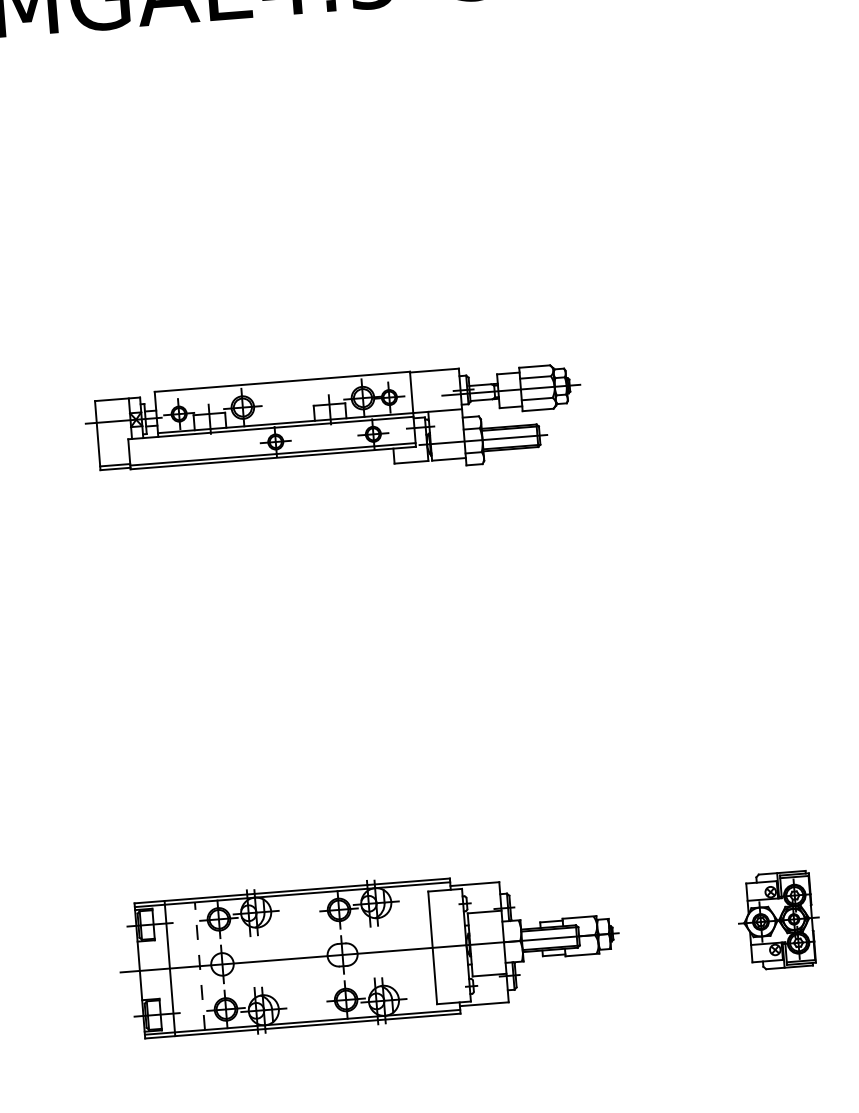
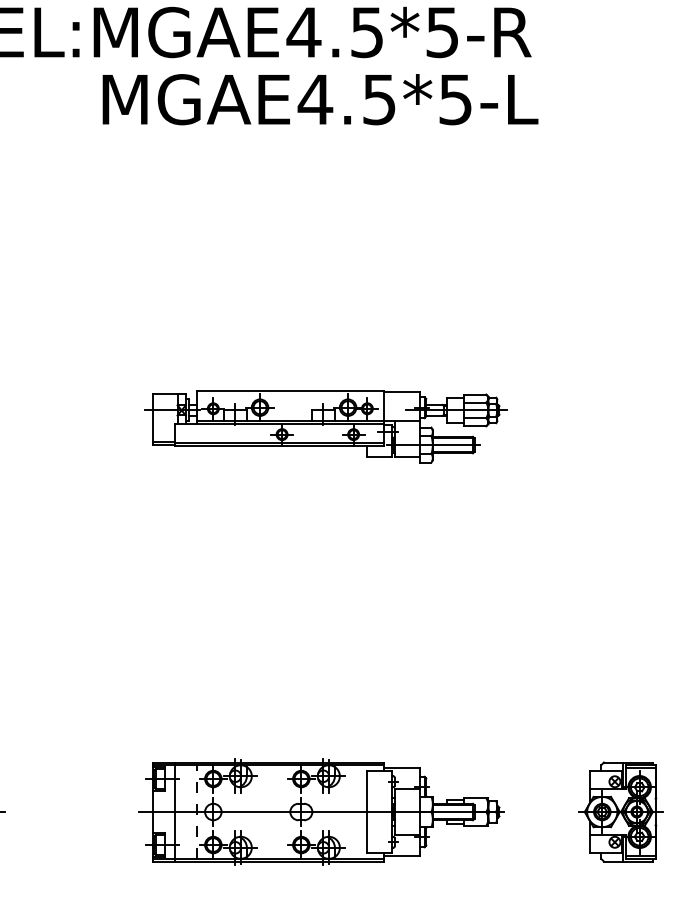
part: (778, 919) -> (620, 811), size x1.43

